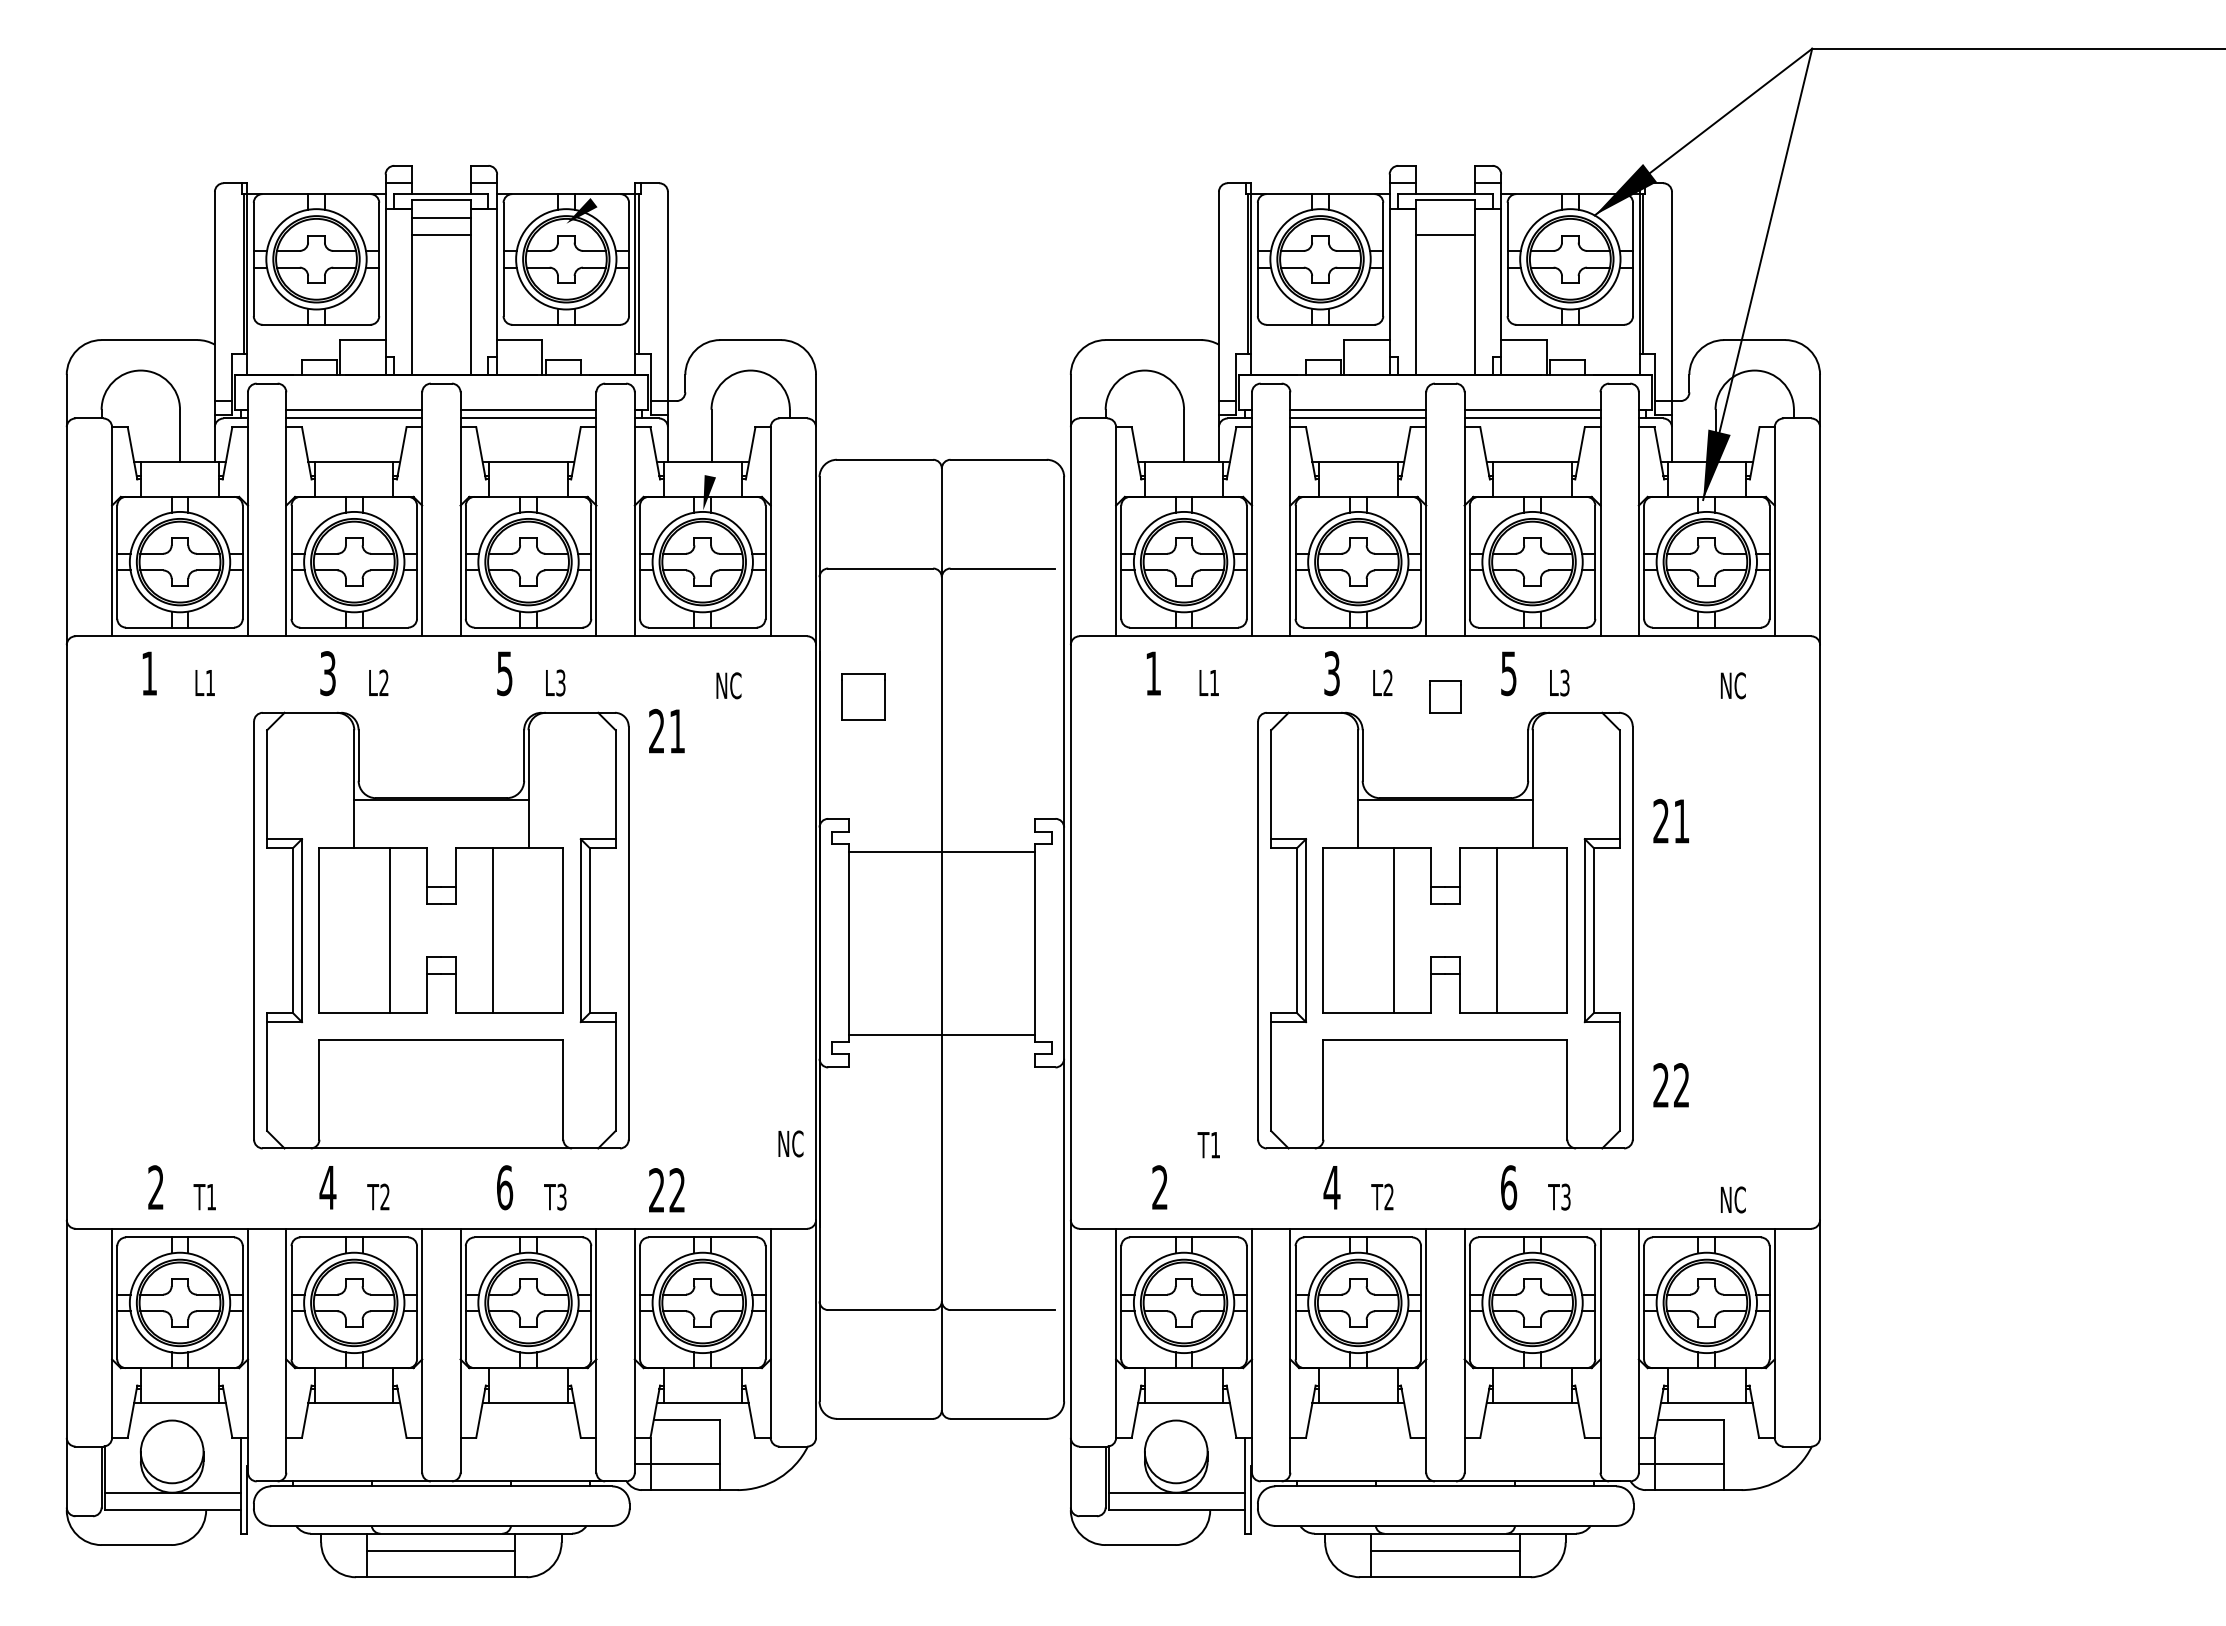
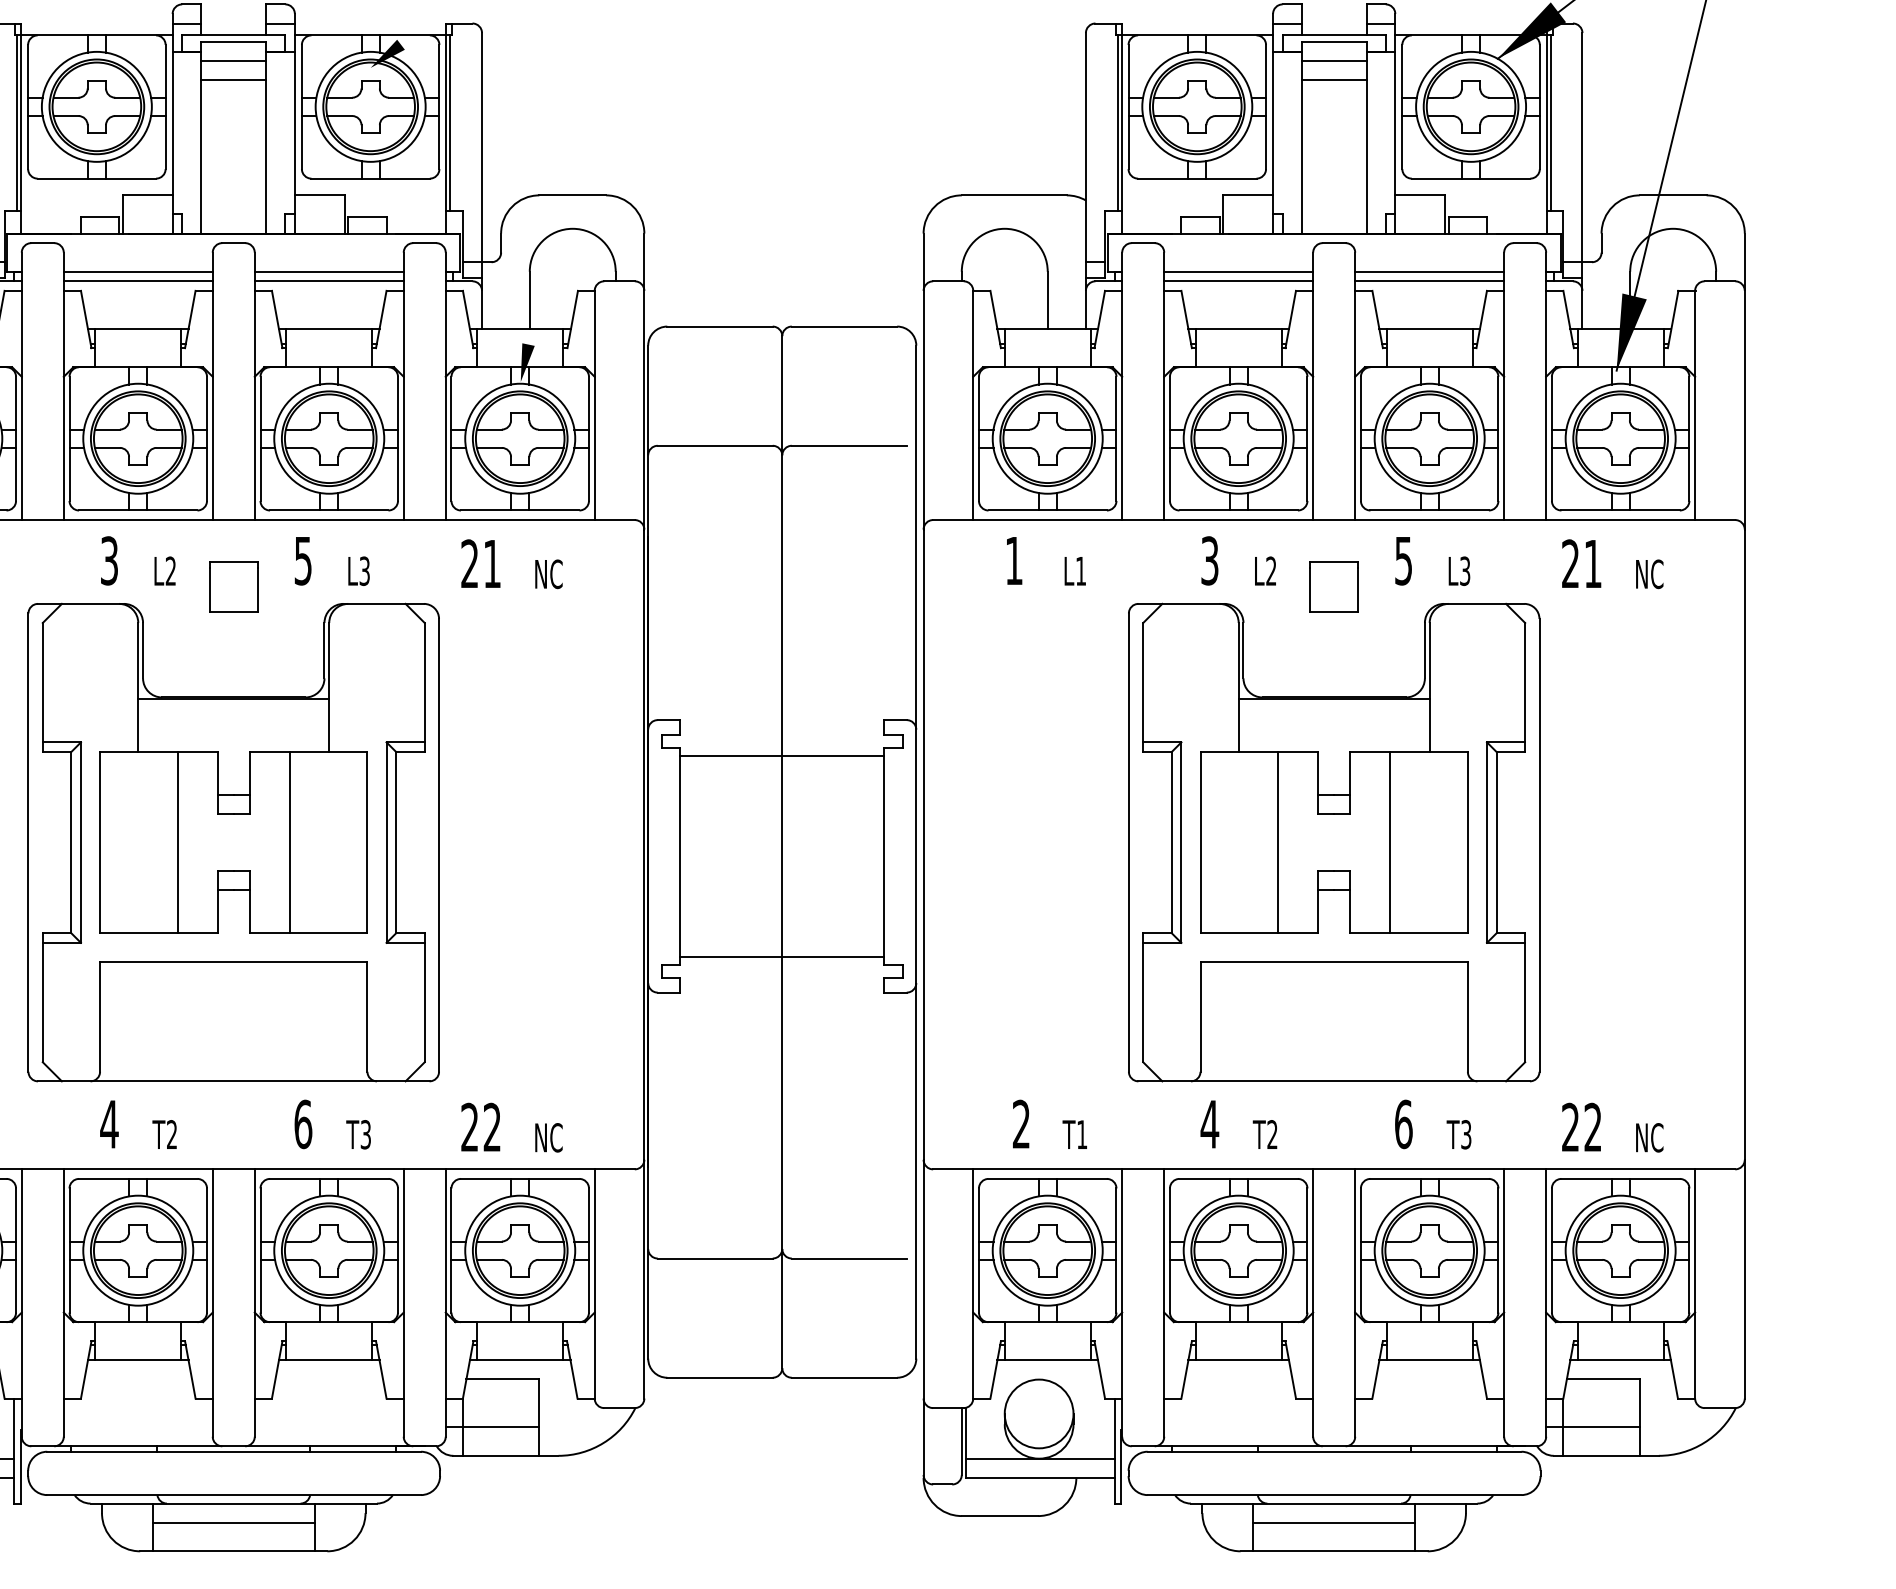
line: (1445, 217) -> (1334, 61), added
part: (863, 696) -> (233, 586), moved
part: (1445, 696) -> (1334, 586), size x1.43
text: (666, 730) -> (480, 563), moved
text: (1670, 820) -> (1580, 563), moved
text: (1670, 1085) -> (1580, 1127), moved
text: (790, 1143) -> (548, 1137), moved
text: (1208, 1145) -> (1074, 1135), moved

